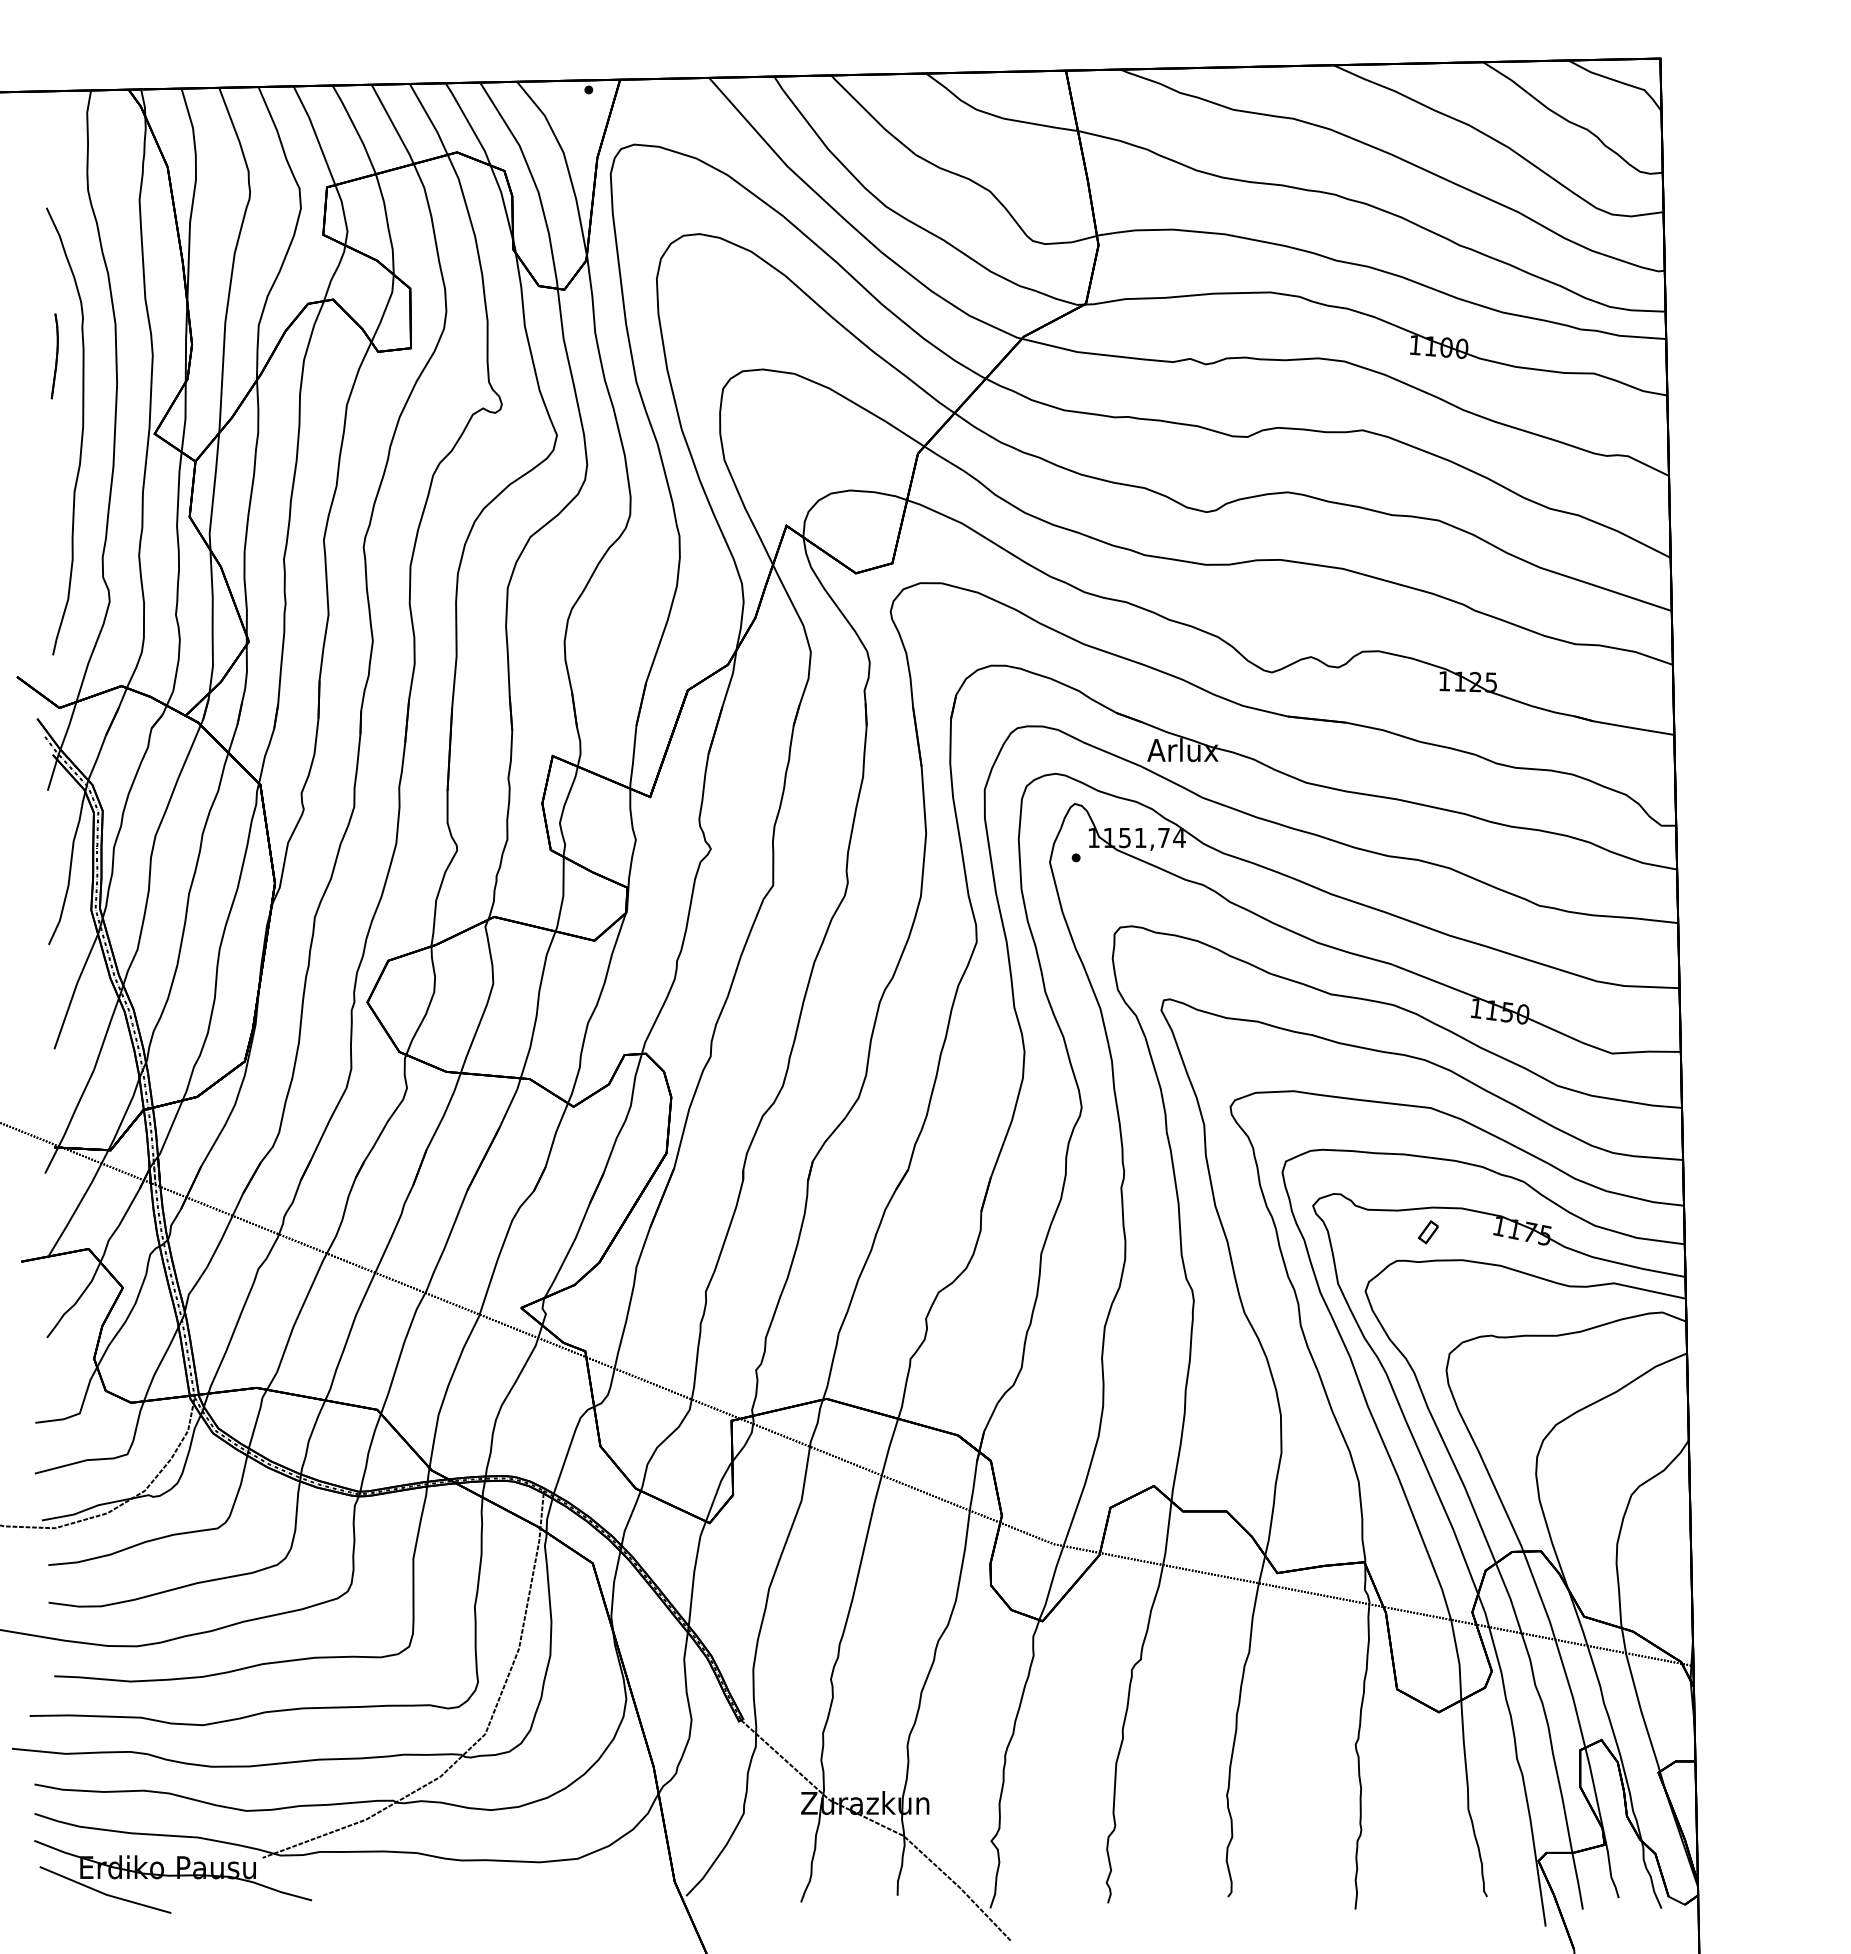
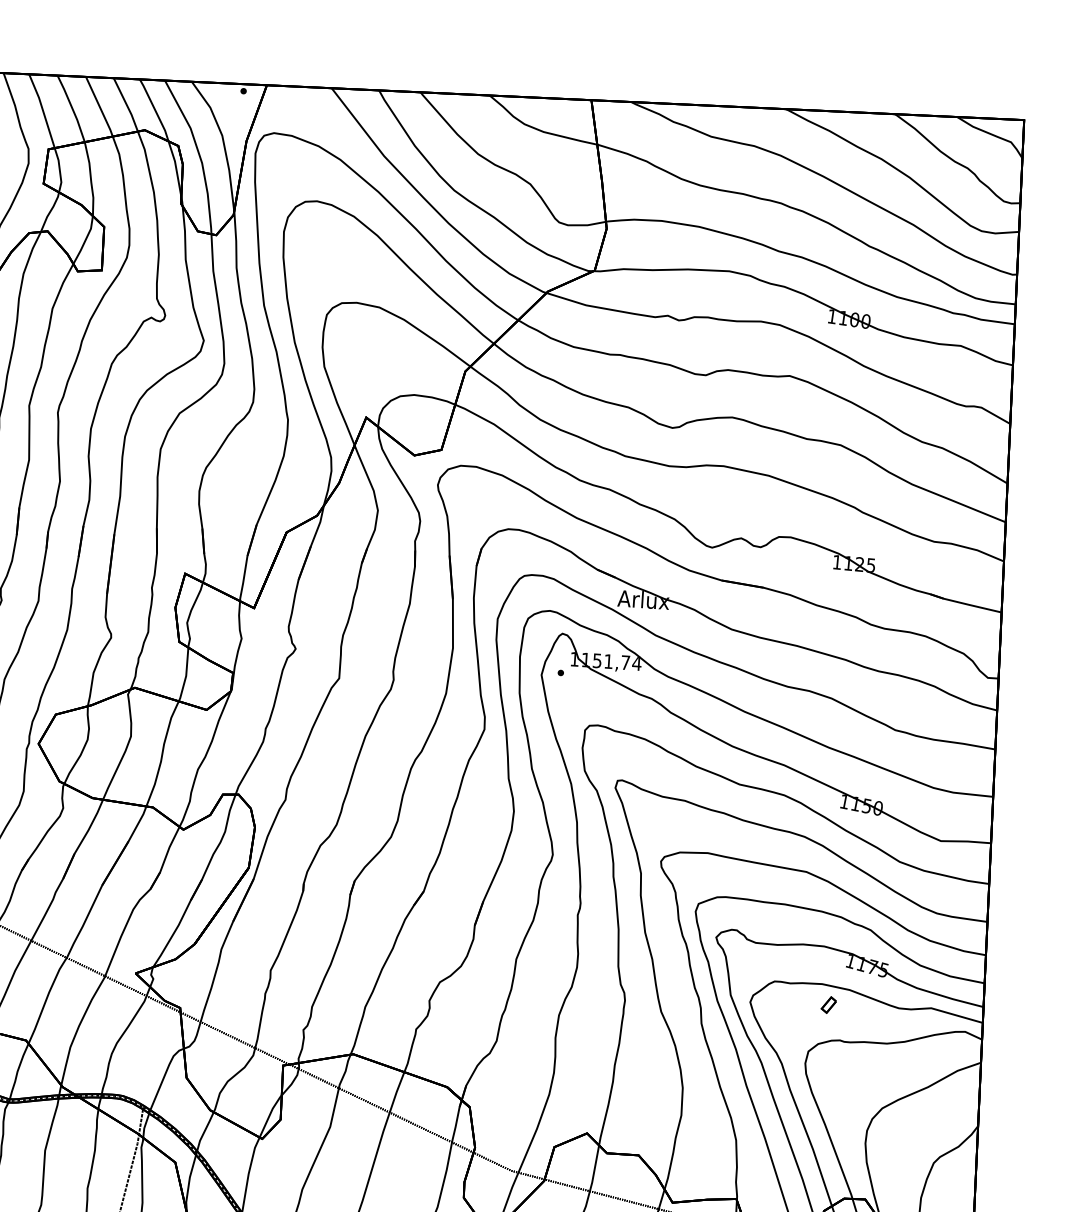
part: (1427, 1232) -> (828, 1005), moved

